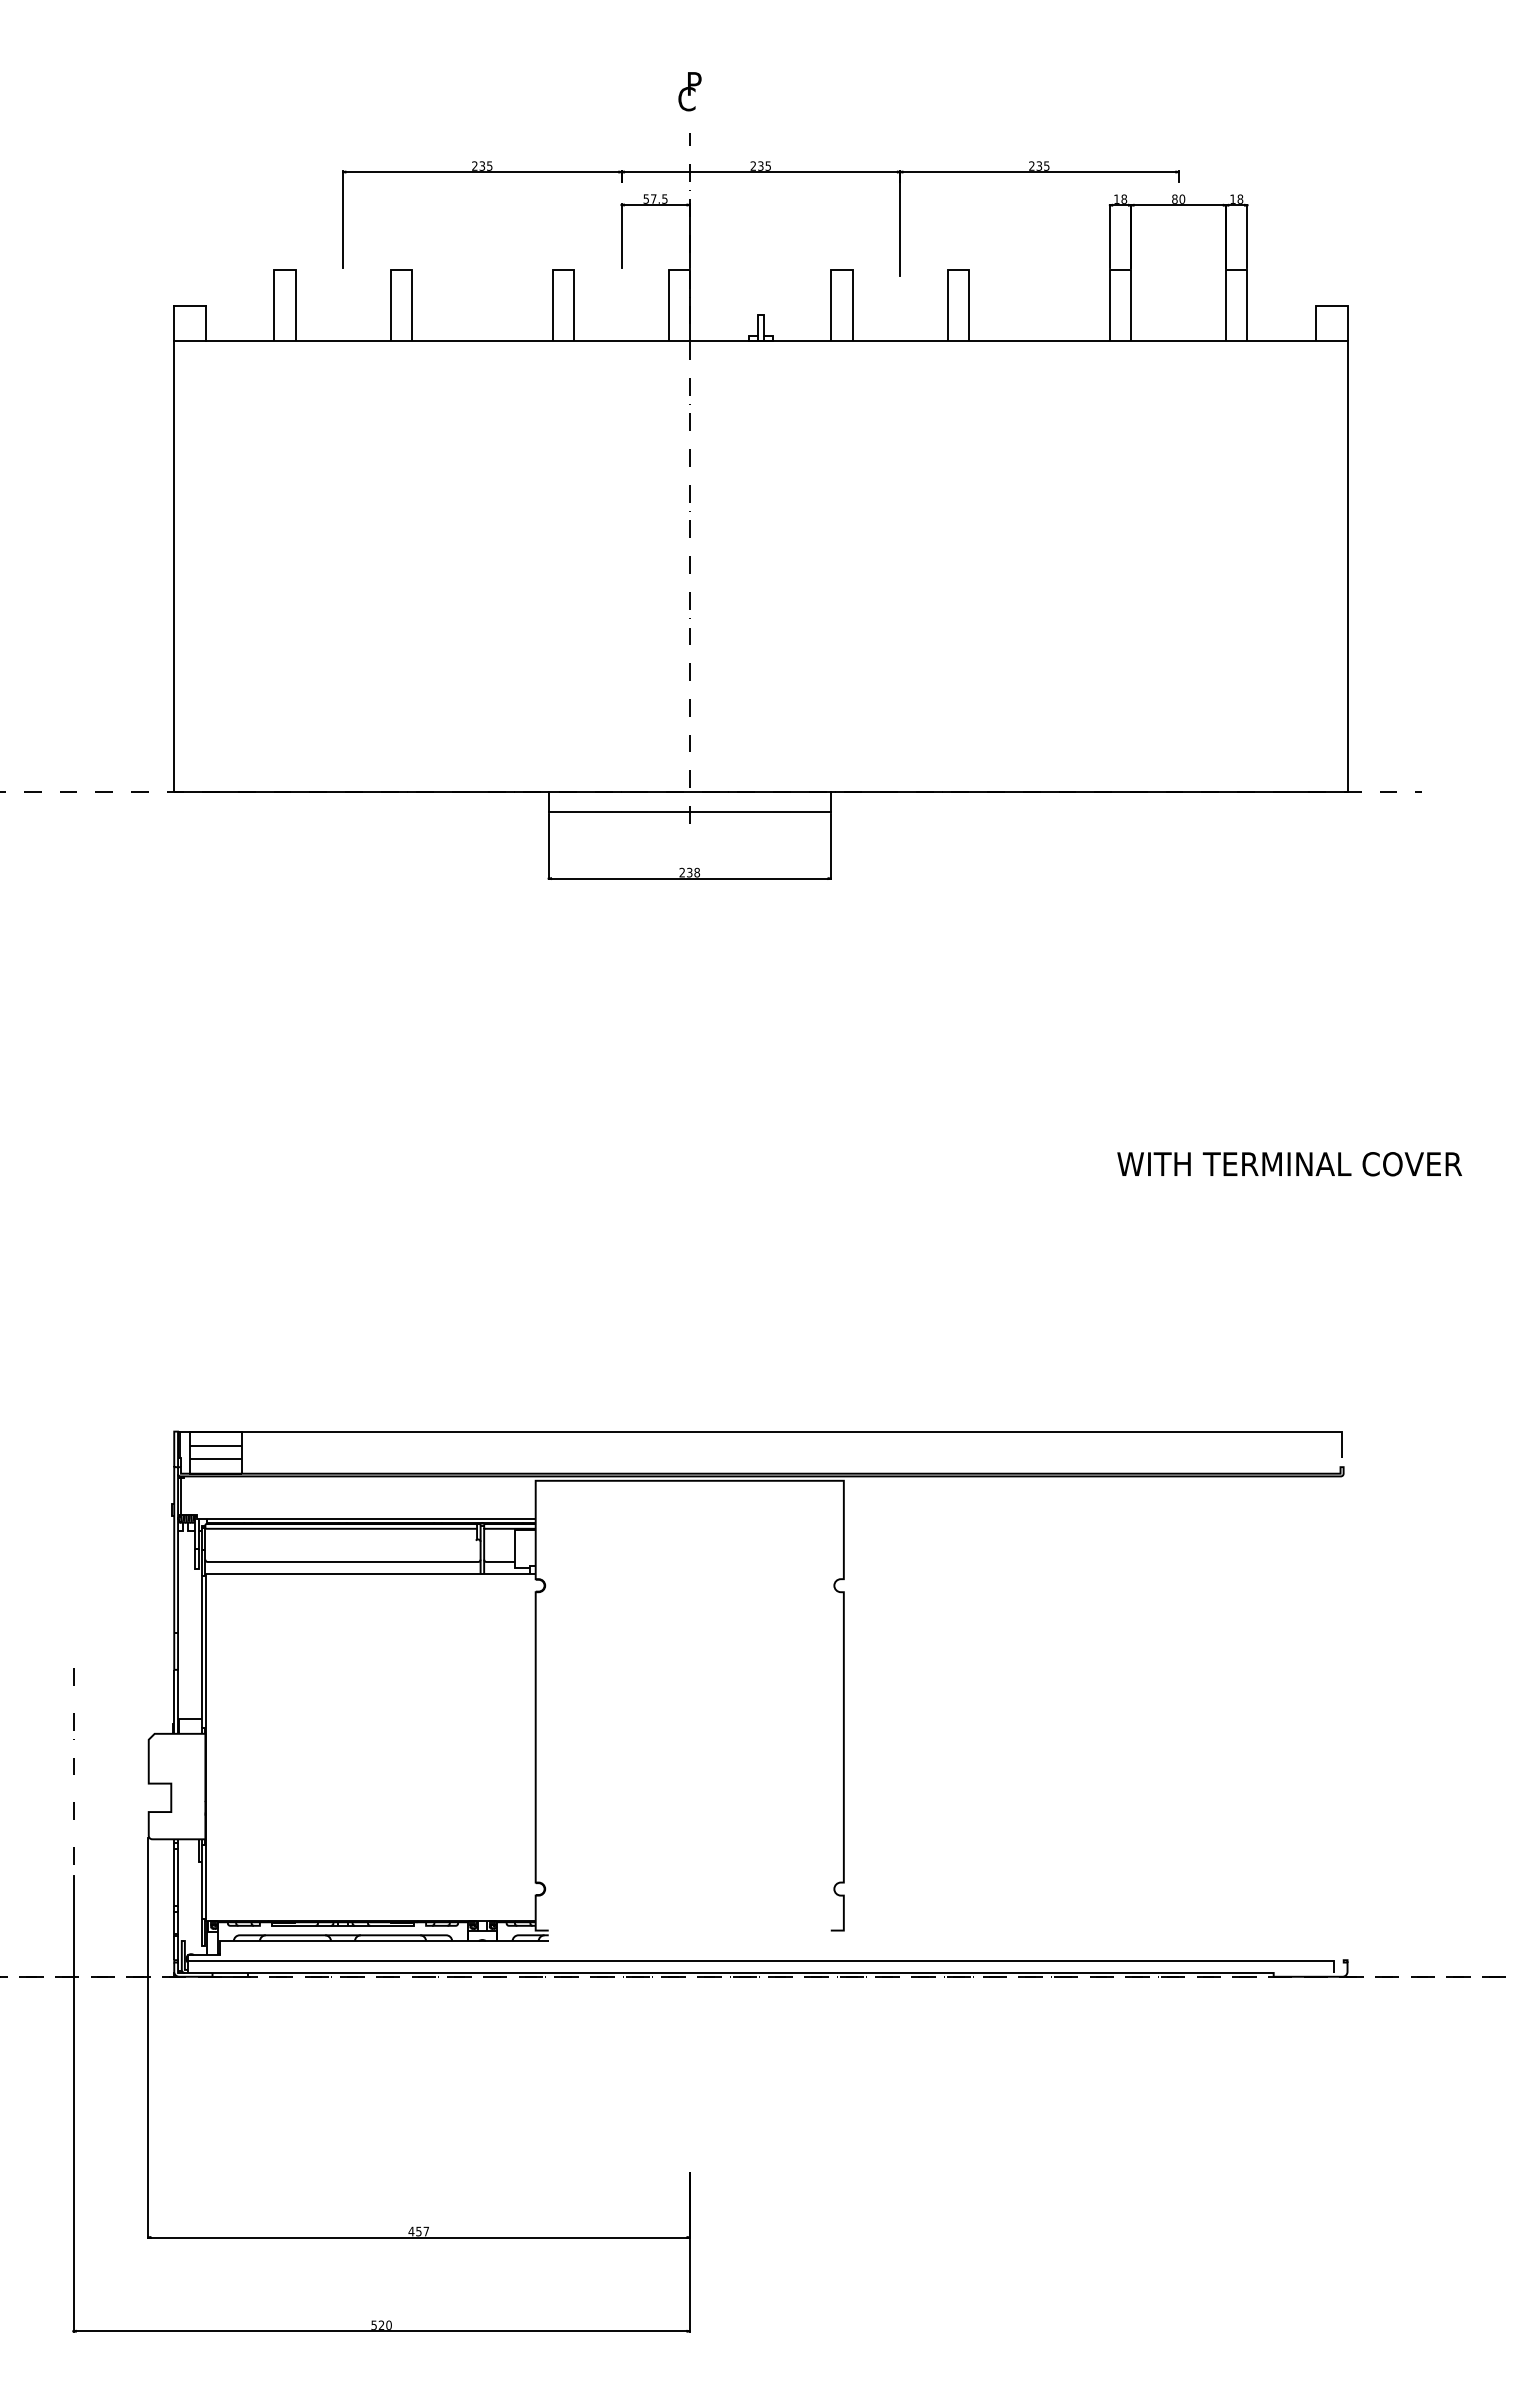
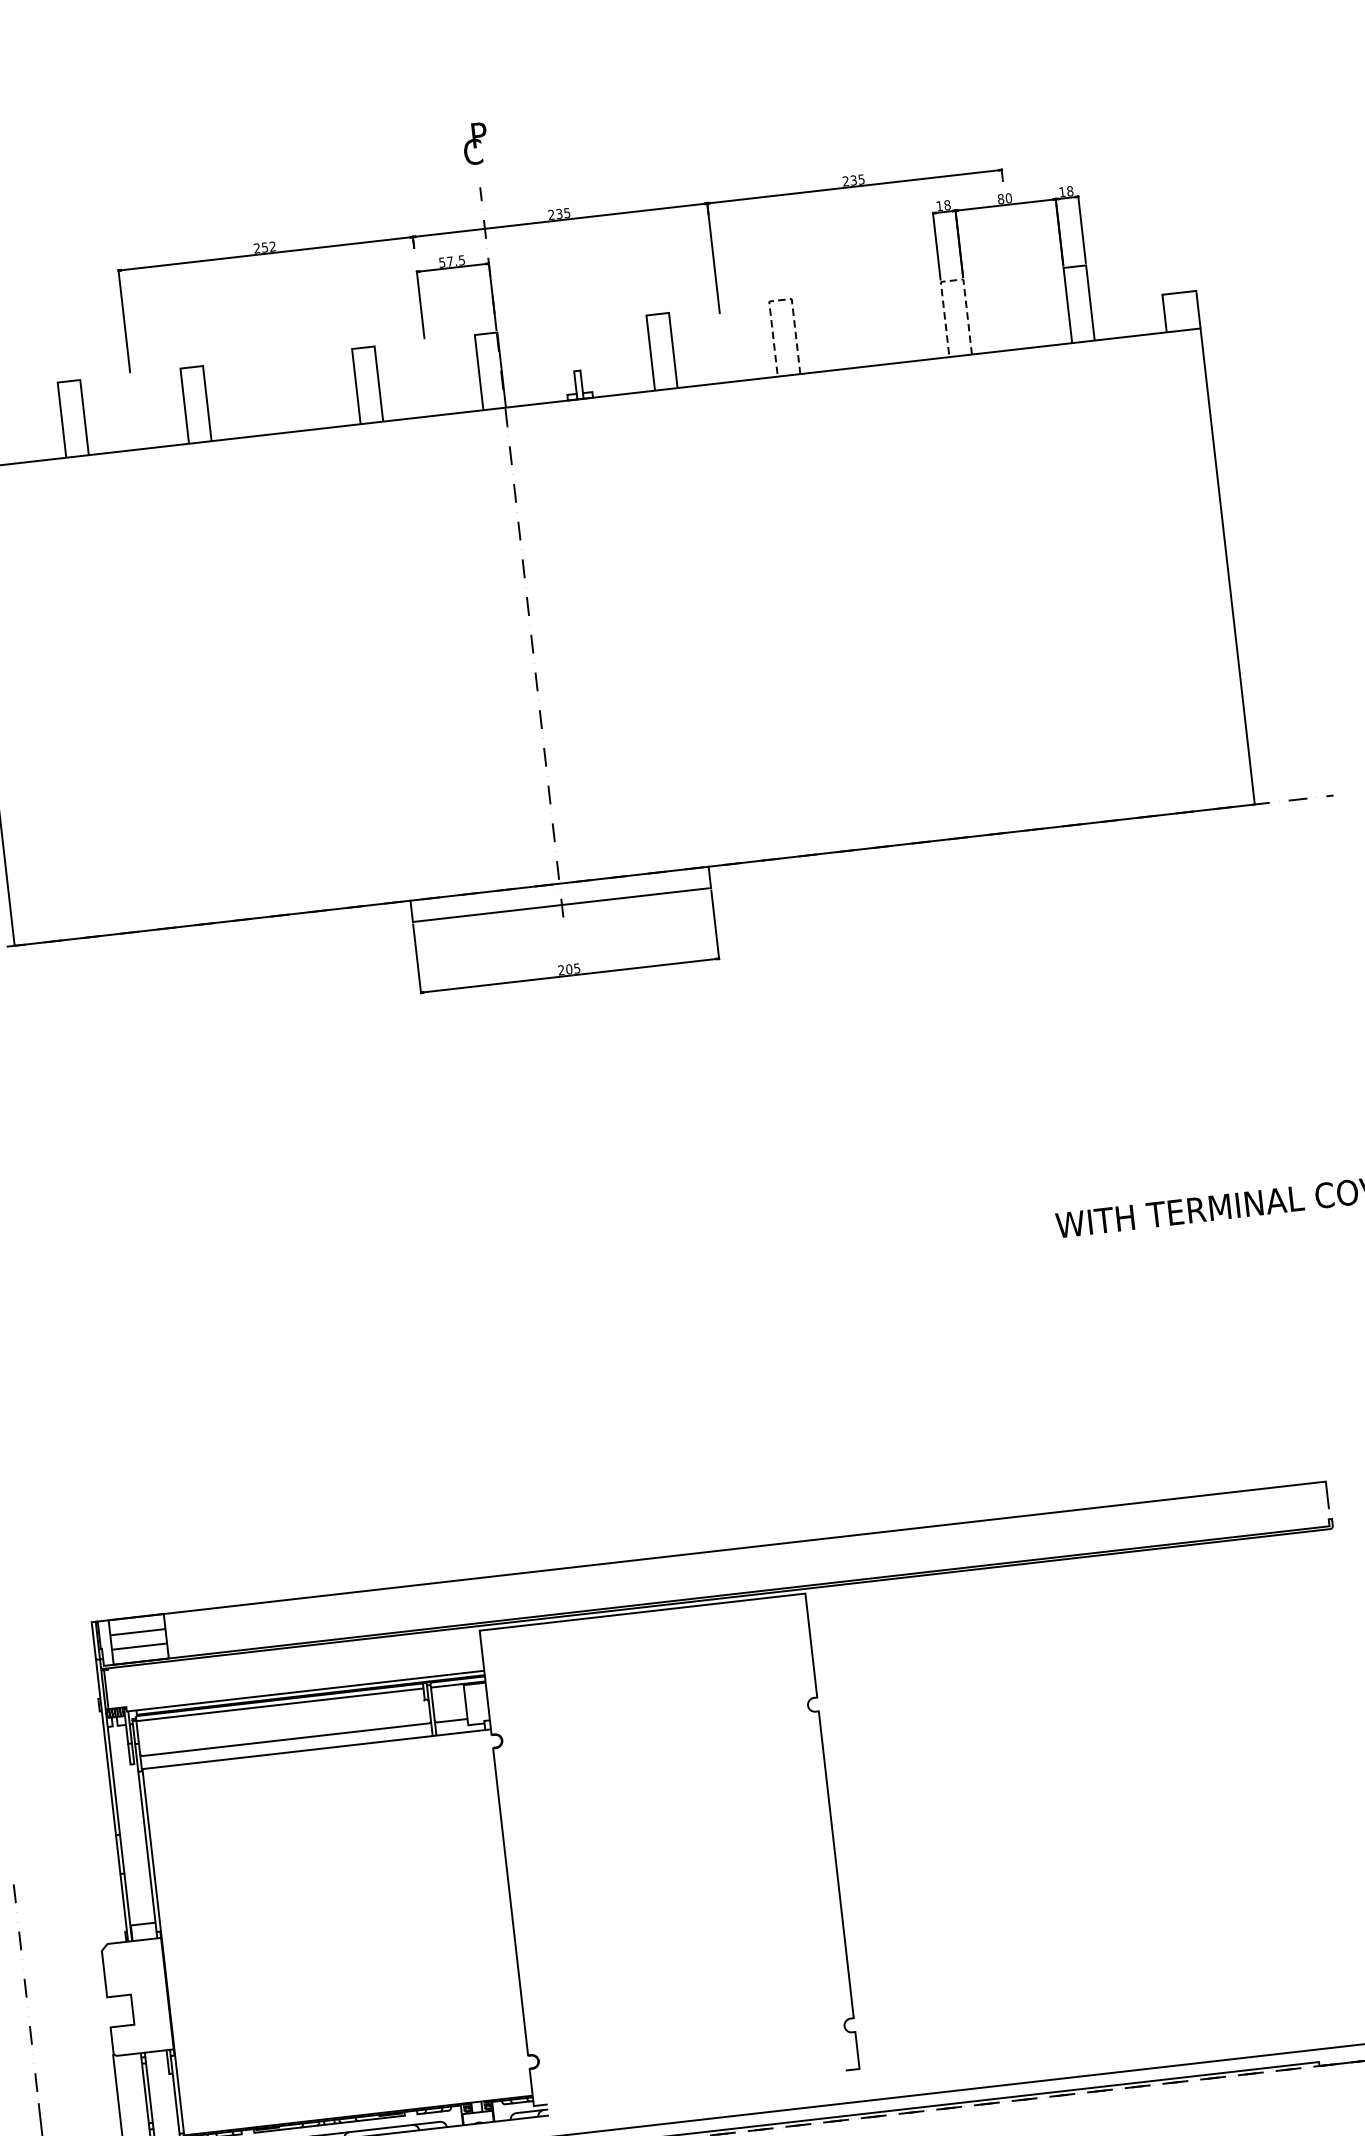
text: (486, 165) -> (269, 246), 235 -> 252
line: (958, 270) -> (780, 300), solid -> dashed
line: (1120, 270) -> (952, 281), solid -> dashed
text: (693, 872) -> (573, 968), 238 -> 205

